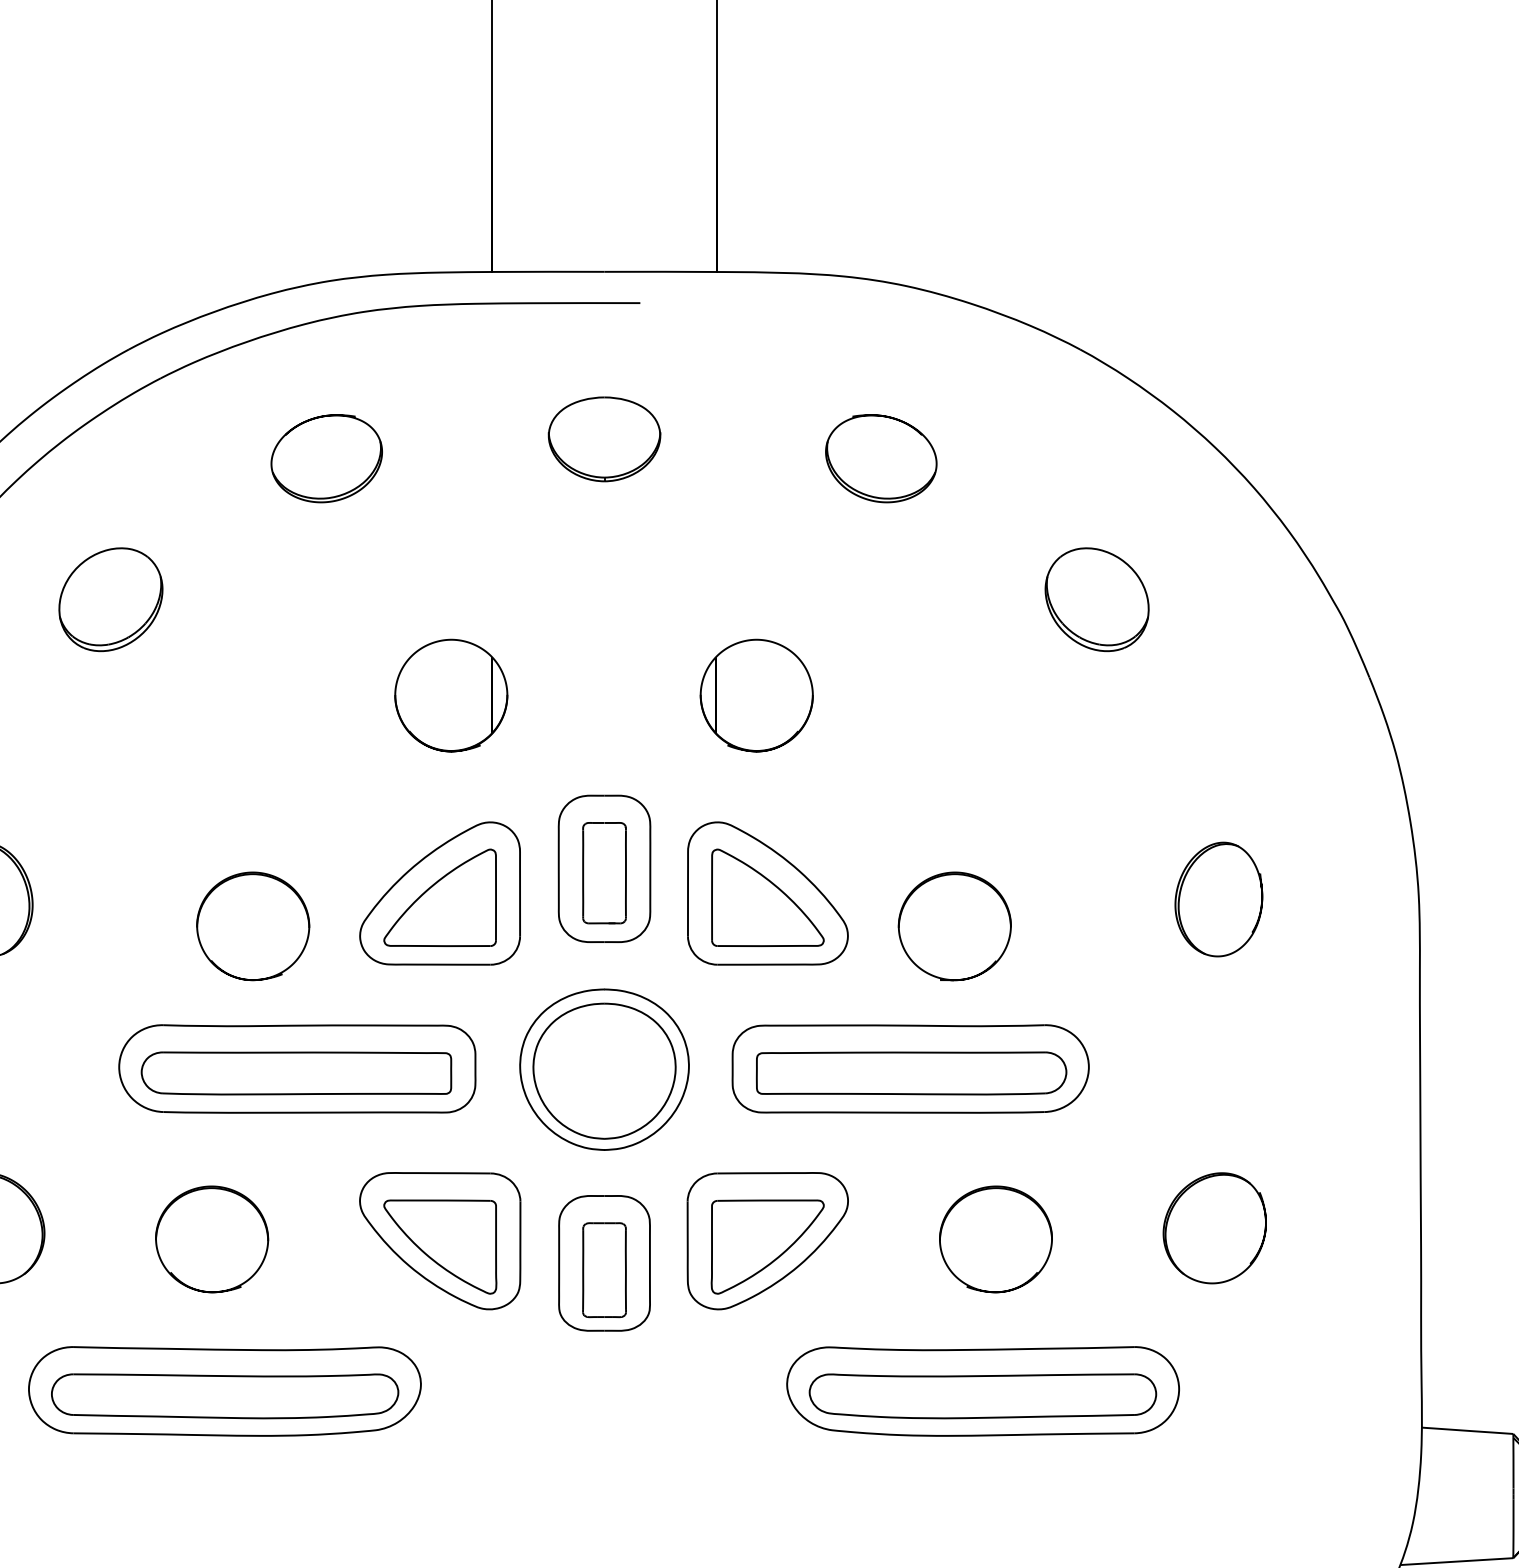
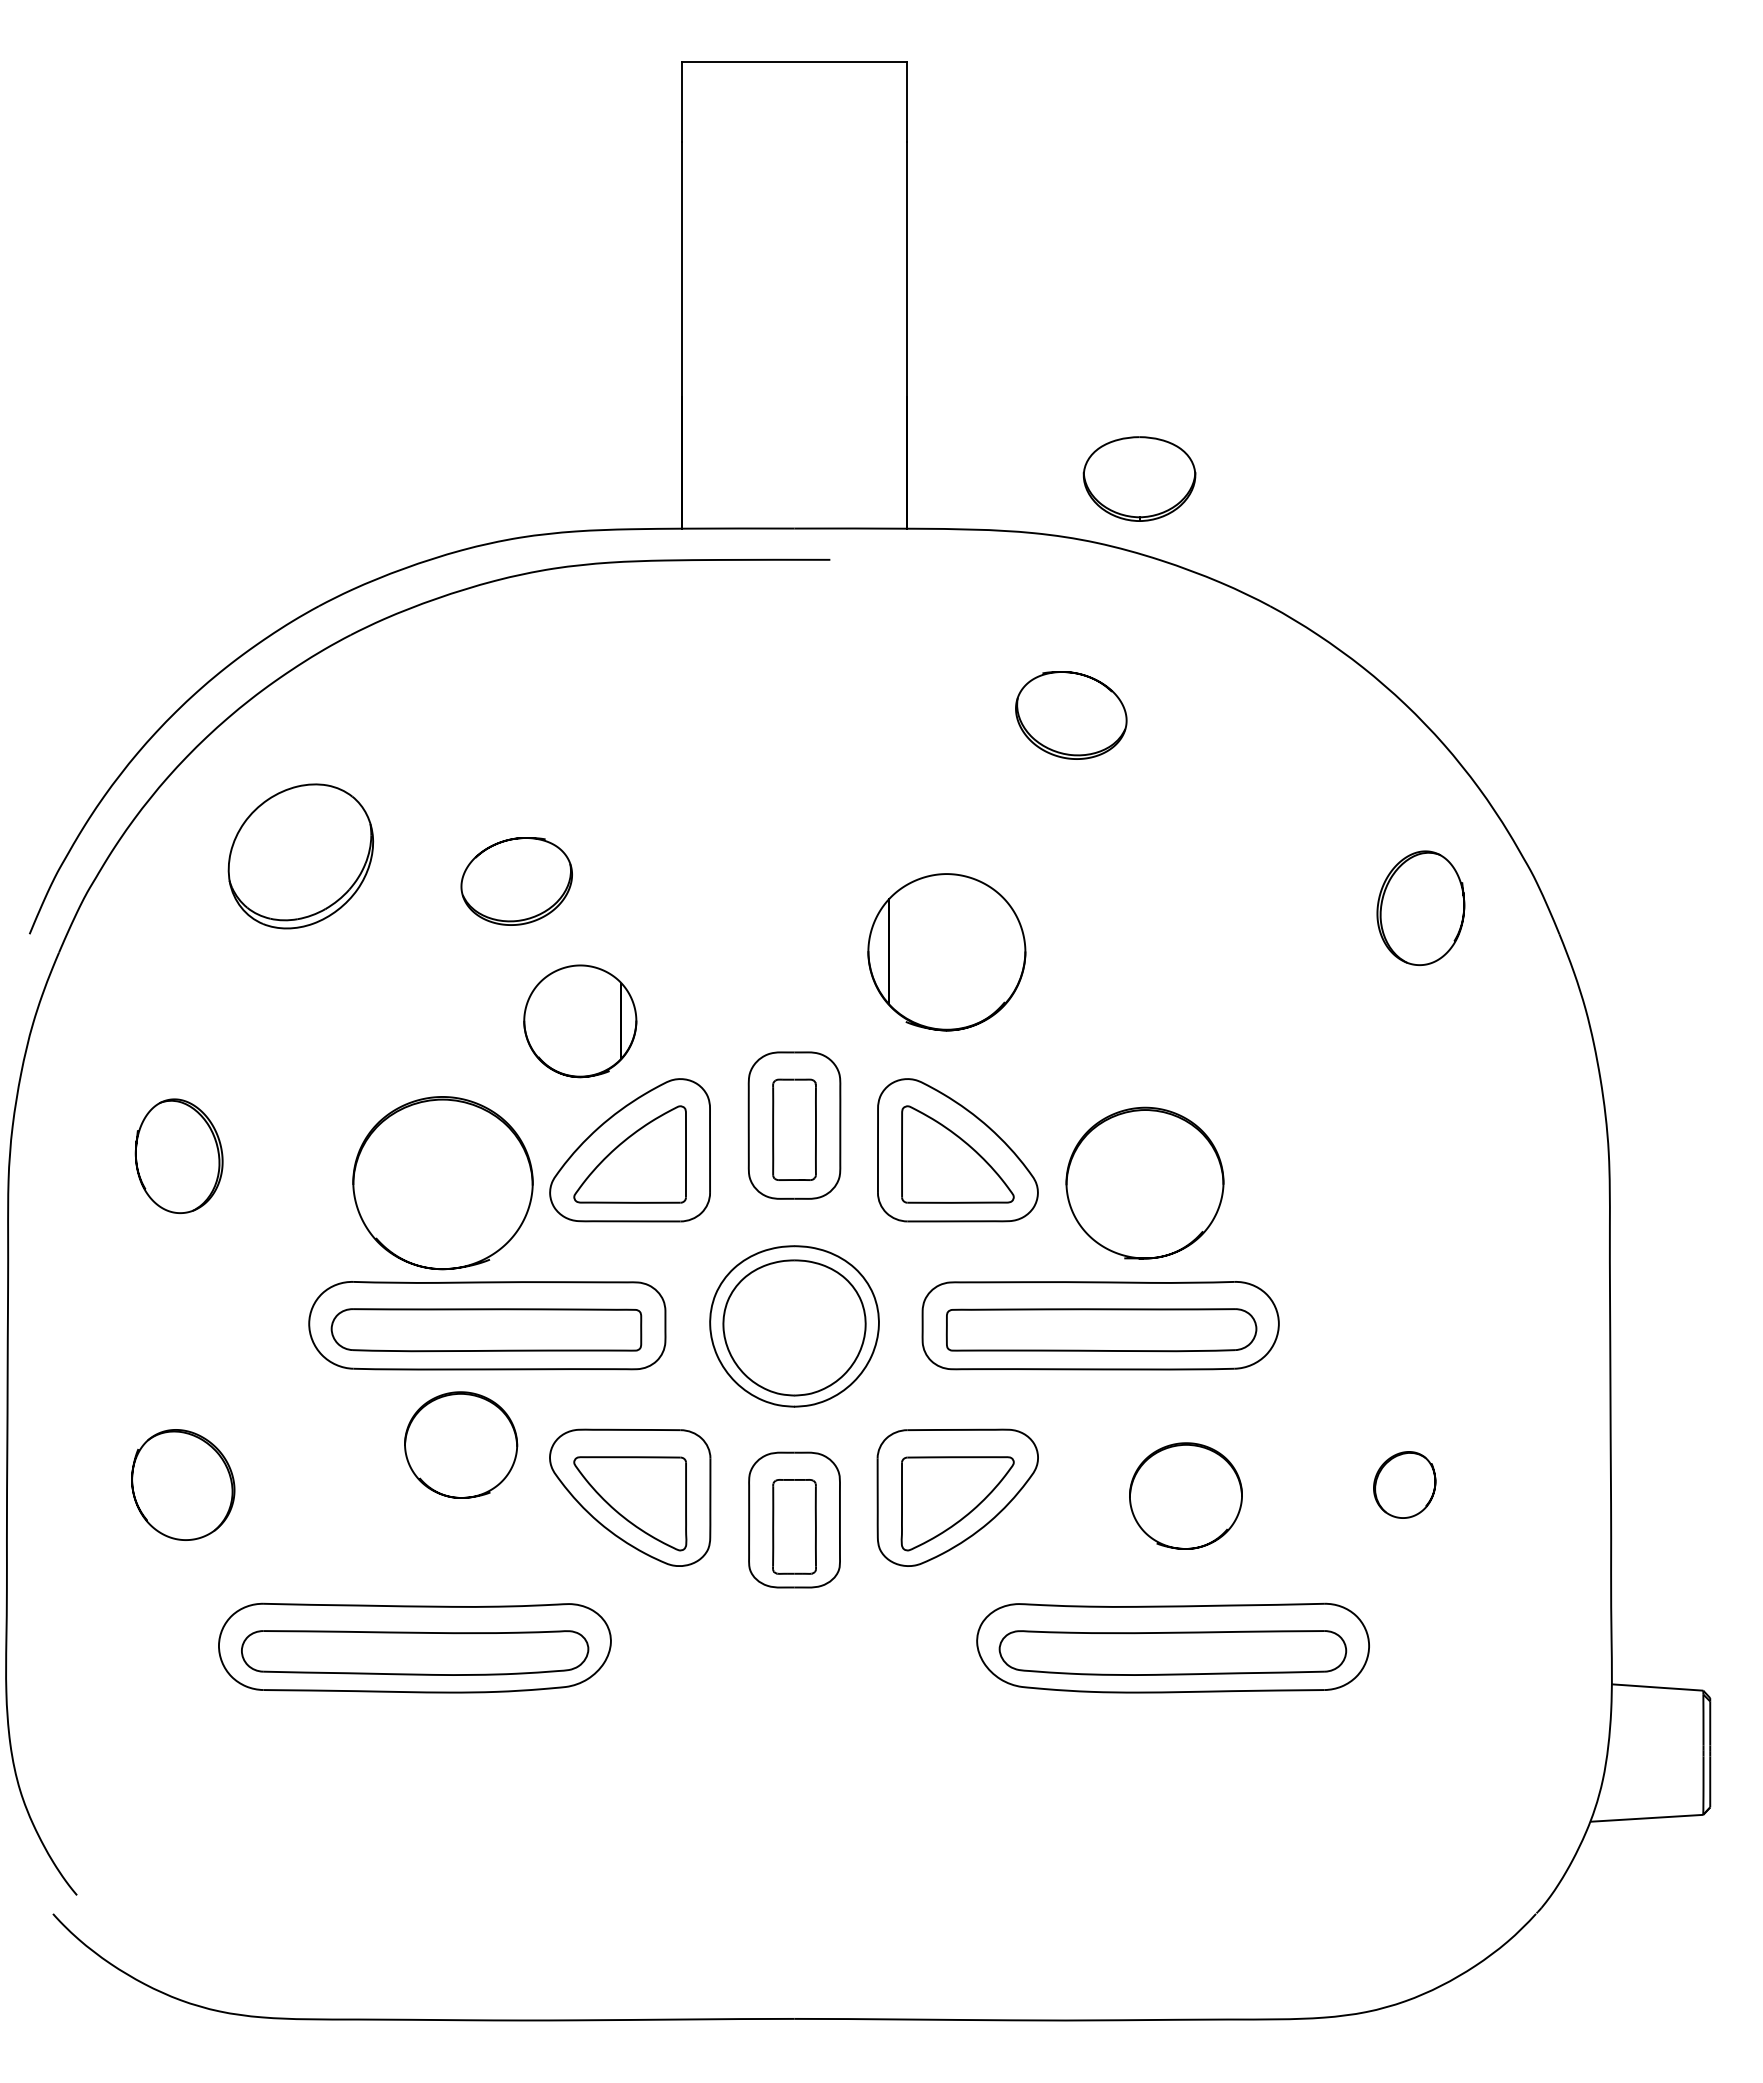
part: (604, 438) -> (1139, 478), moved
part: (326, 458) -> (516, 881), moved
part: (110, 599) -> (300, 856), size x1.4
part: (1096, 599) -> (1286, 856), removed
part: (451, 695) -> (580, 1021), moved
part: (756, 695) -> (946, 952), size x1.4
part: (1218, 898) -> (1420, 907), moved
part: (253, 925) -> (443, 1182), size x1.6
part: (954, 925) -> (1144, 1182), size x1.4
part: (1214, 1227) -> (1404, 1484), size x0.6
part: (212, 1238) -> (461, 1444), moved

